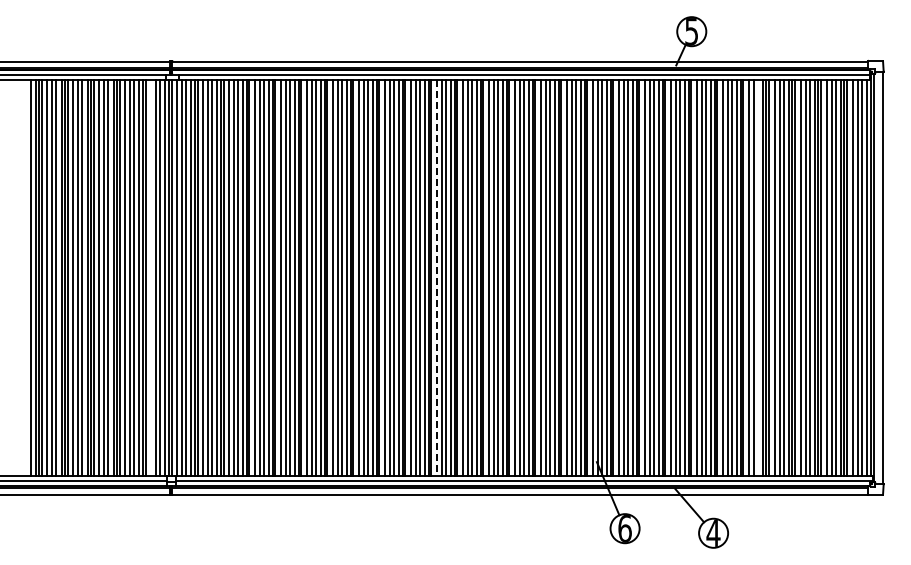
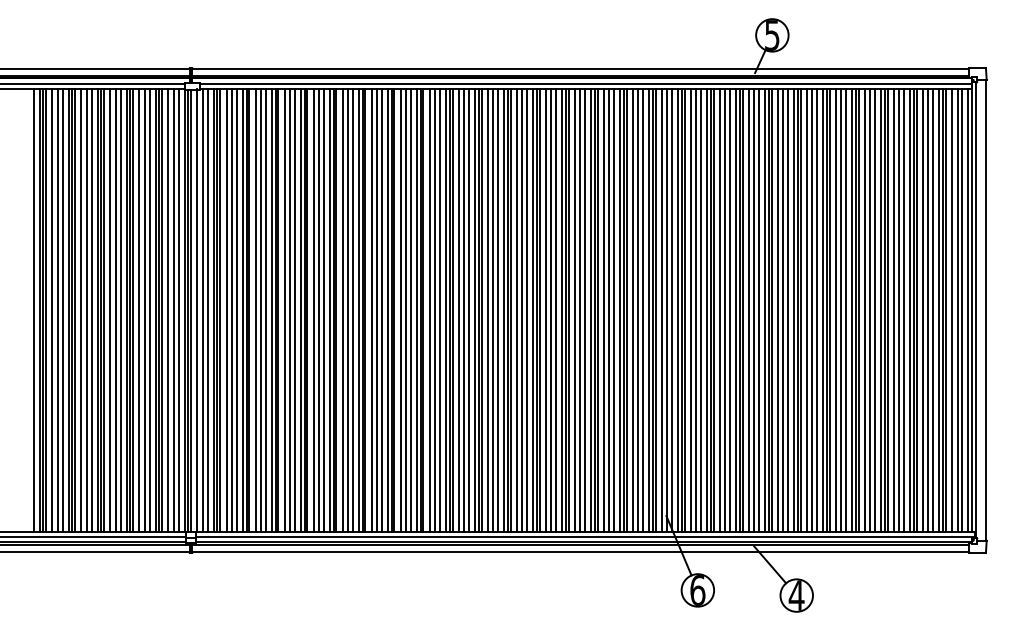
line: (151, 277) -> (168, 309), added
line: (757, 277) -> (845, 309), added
line: (436, 278) -> (487, 311), dashed -> solid

